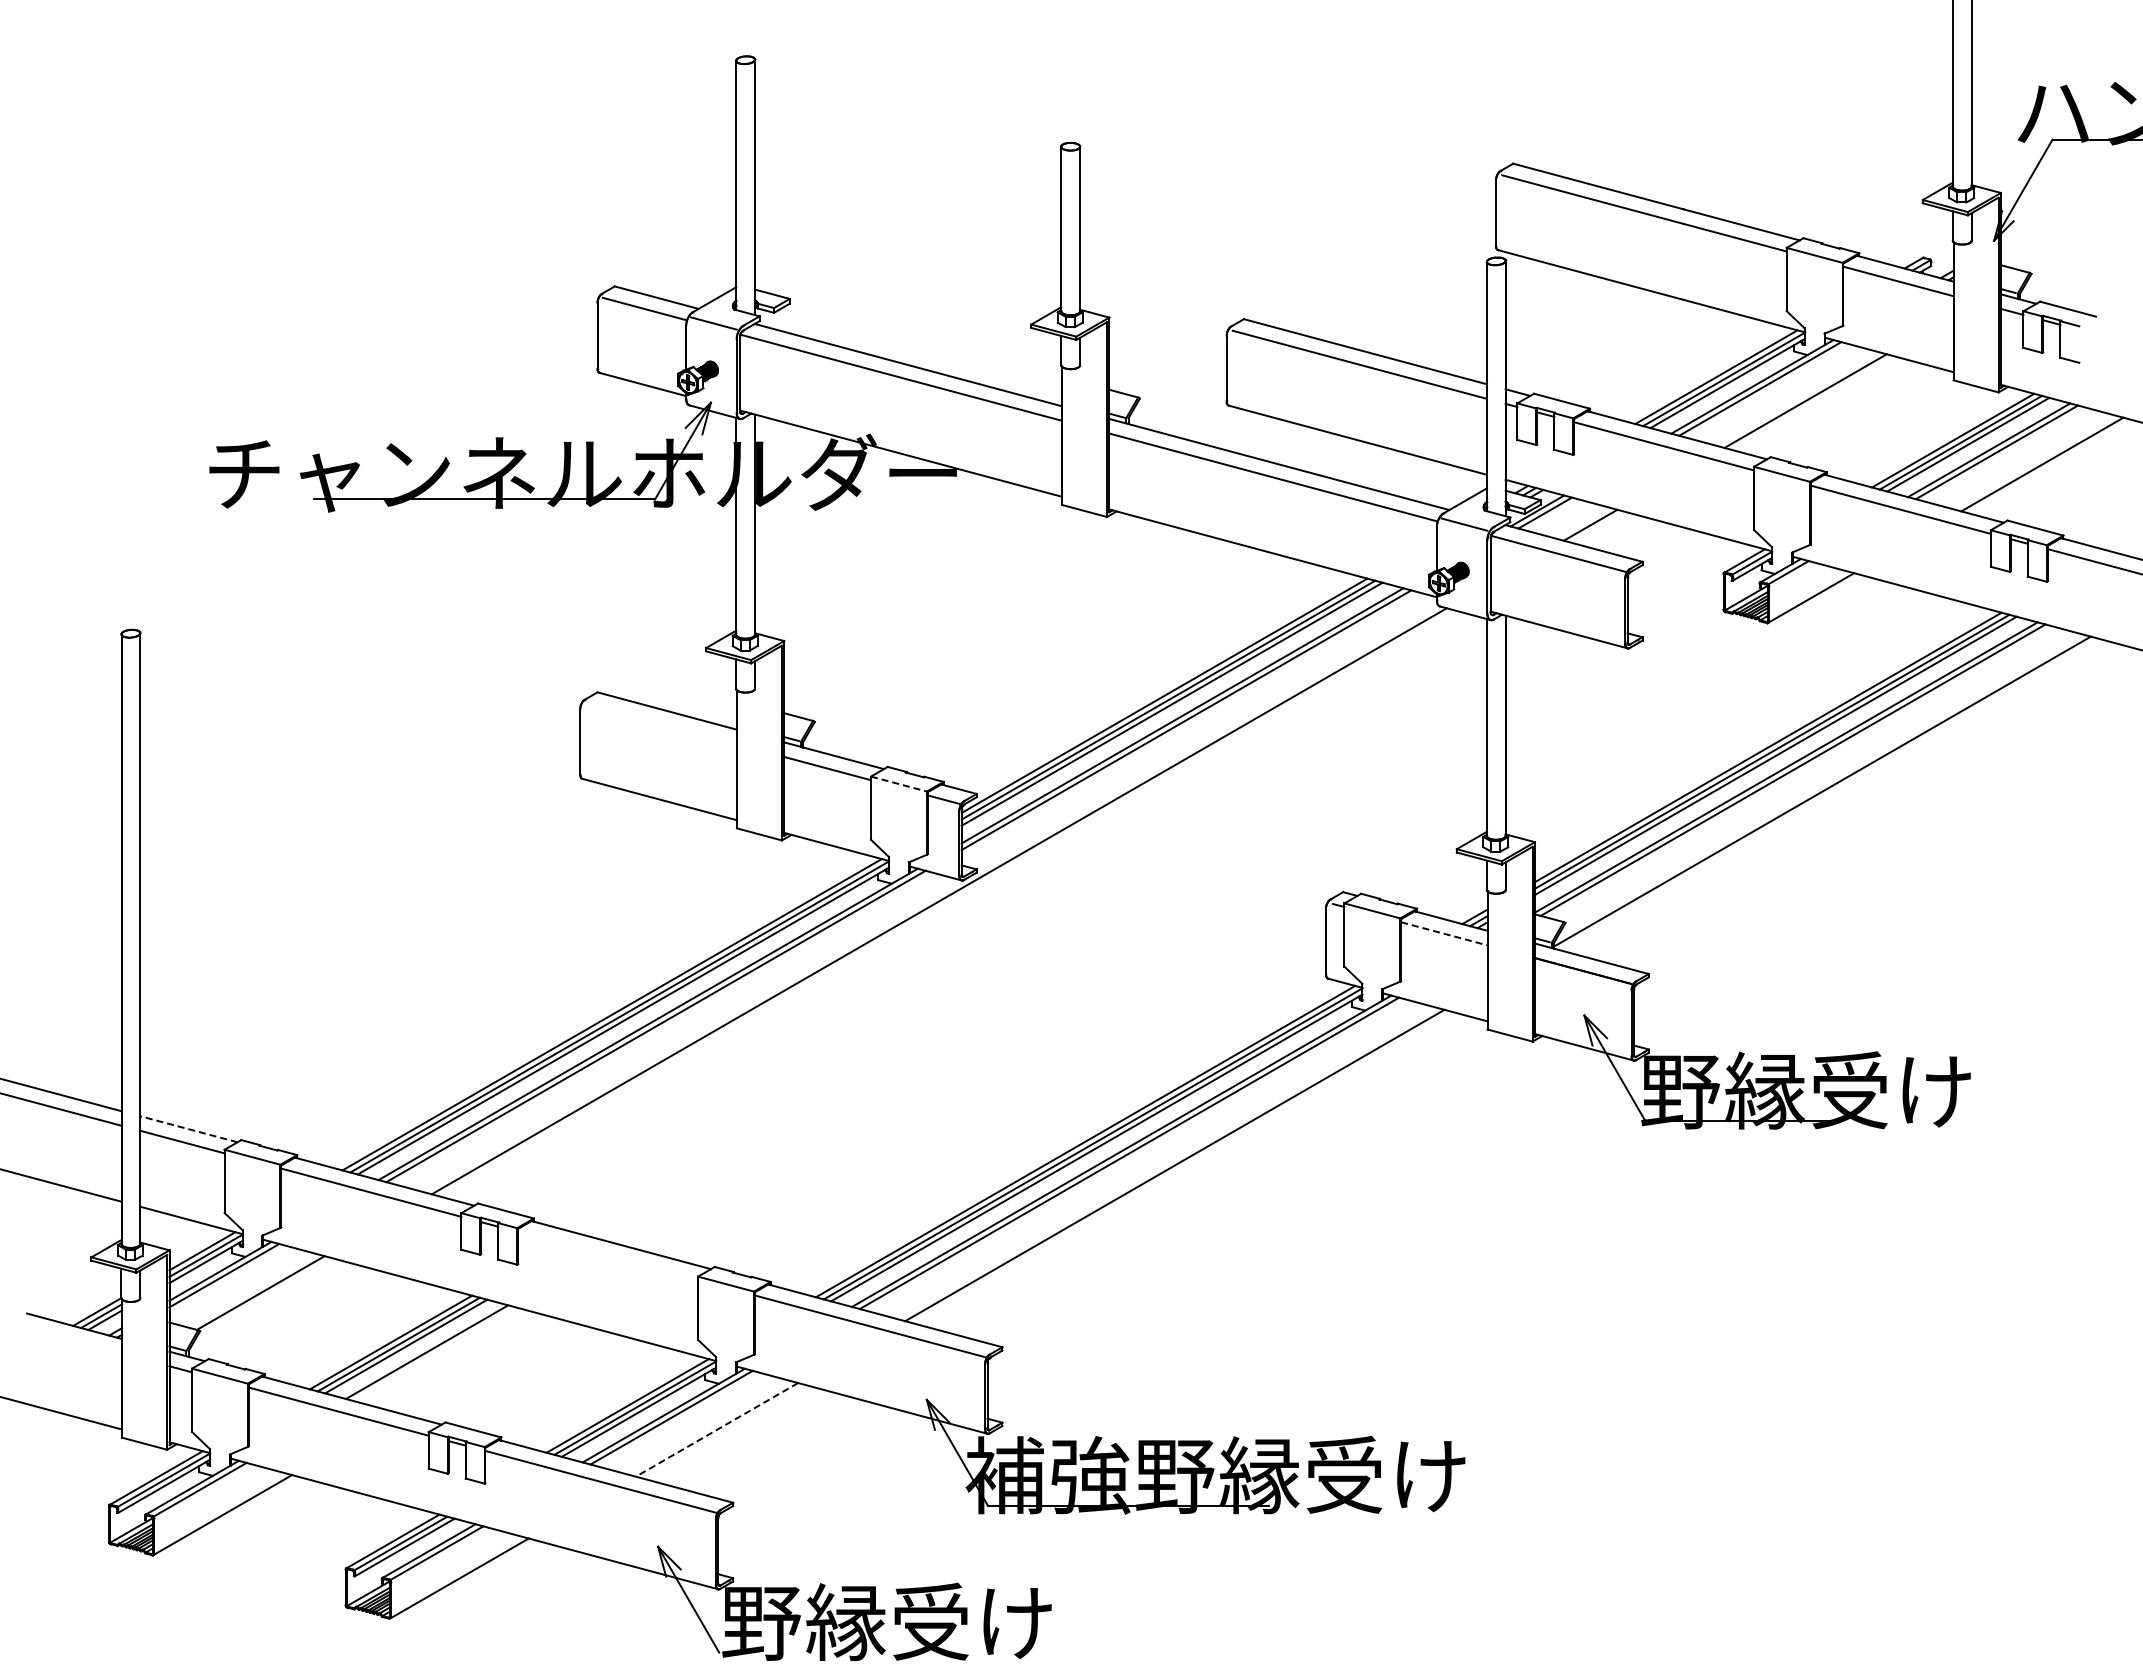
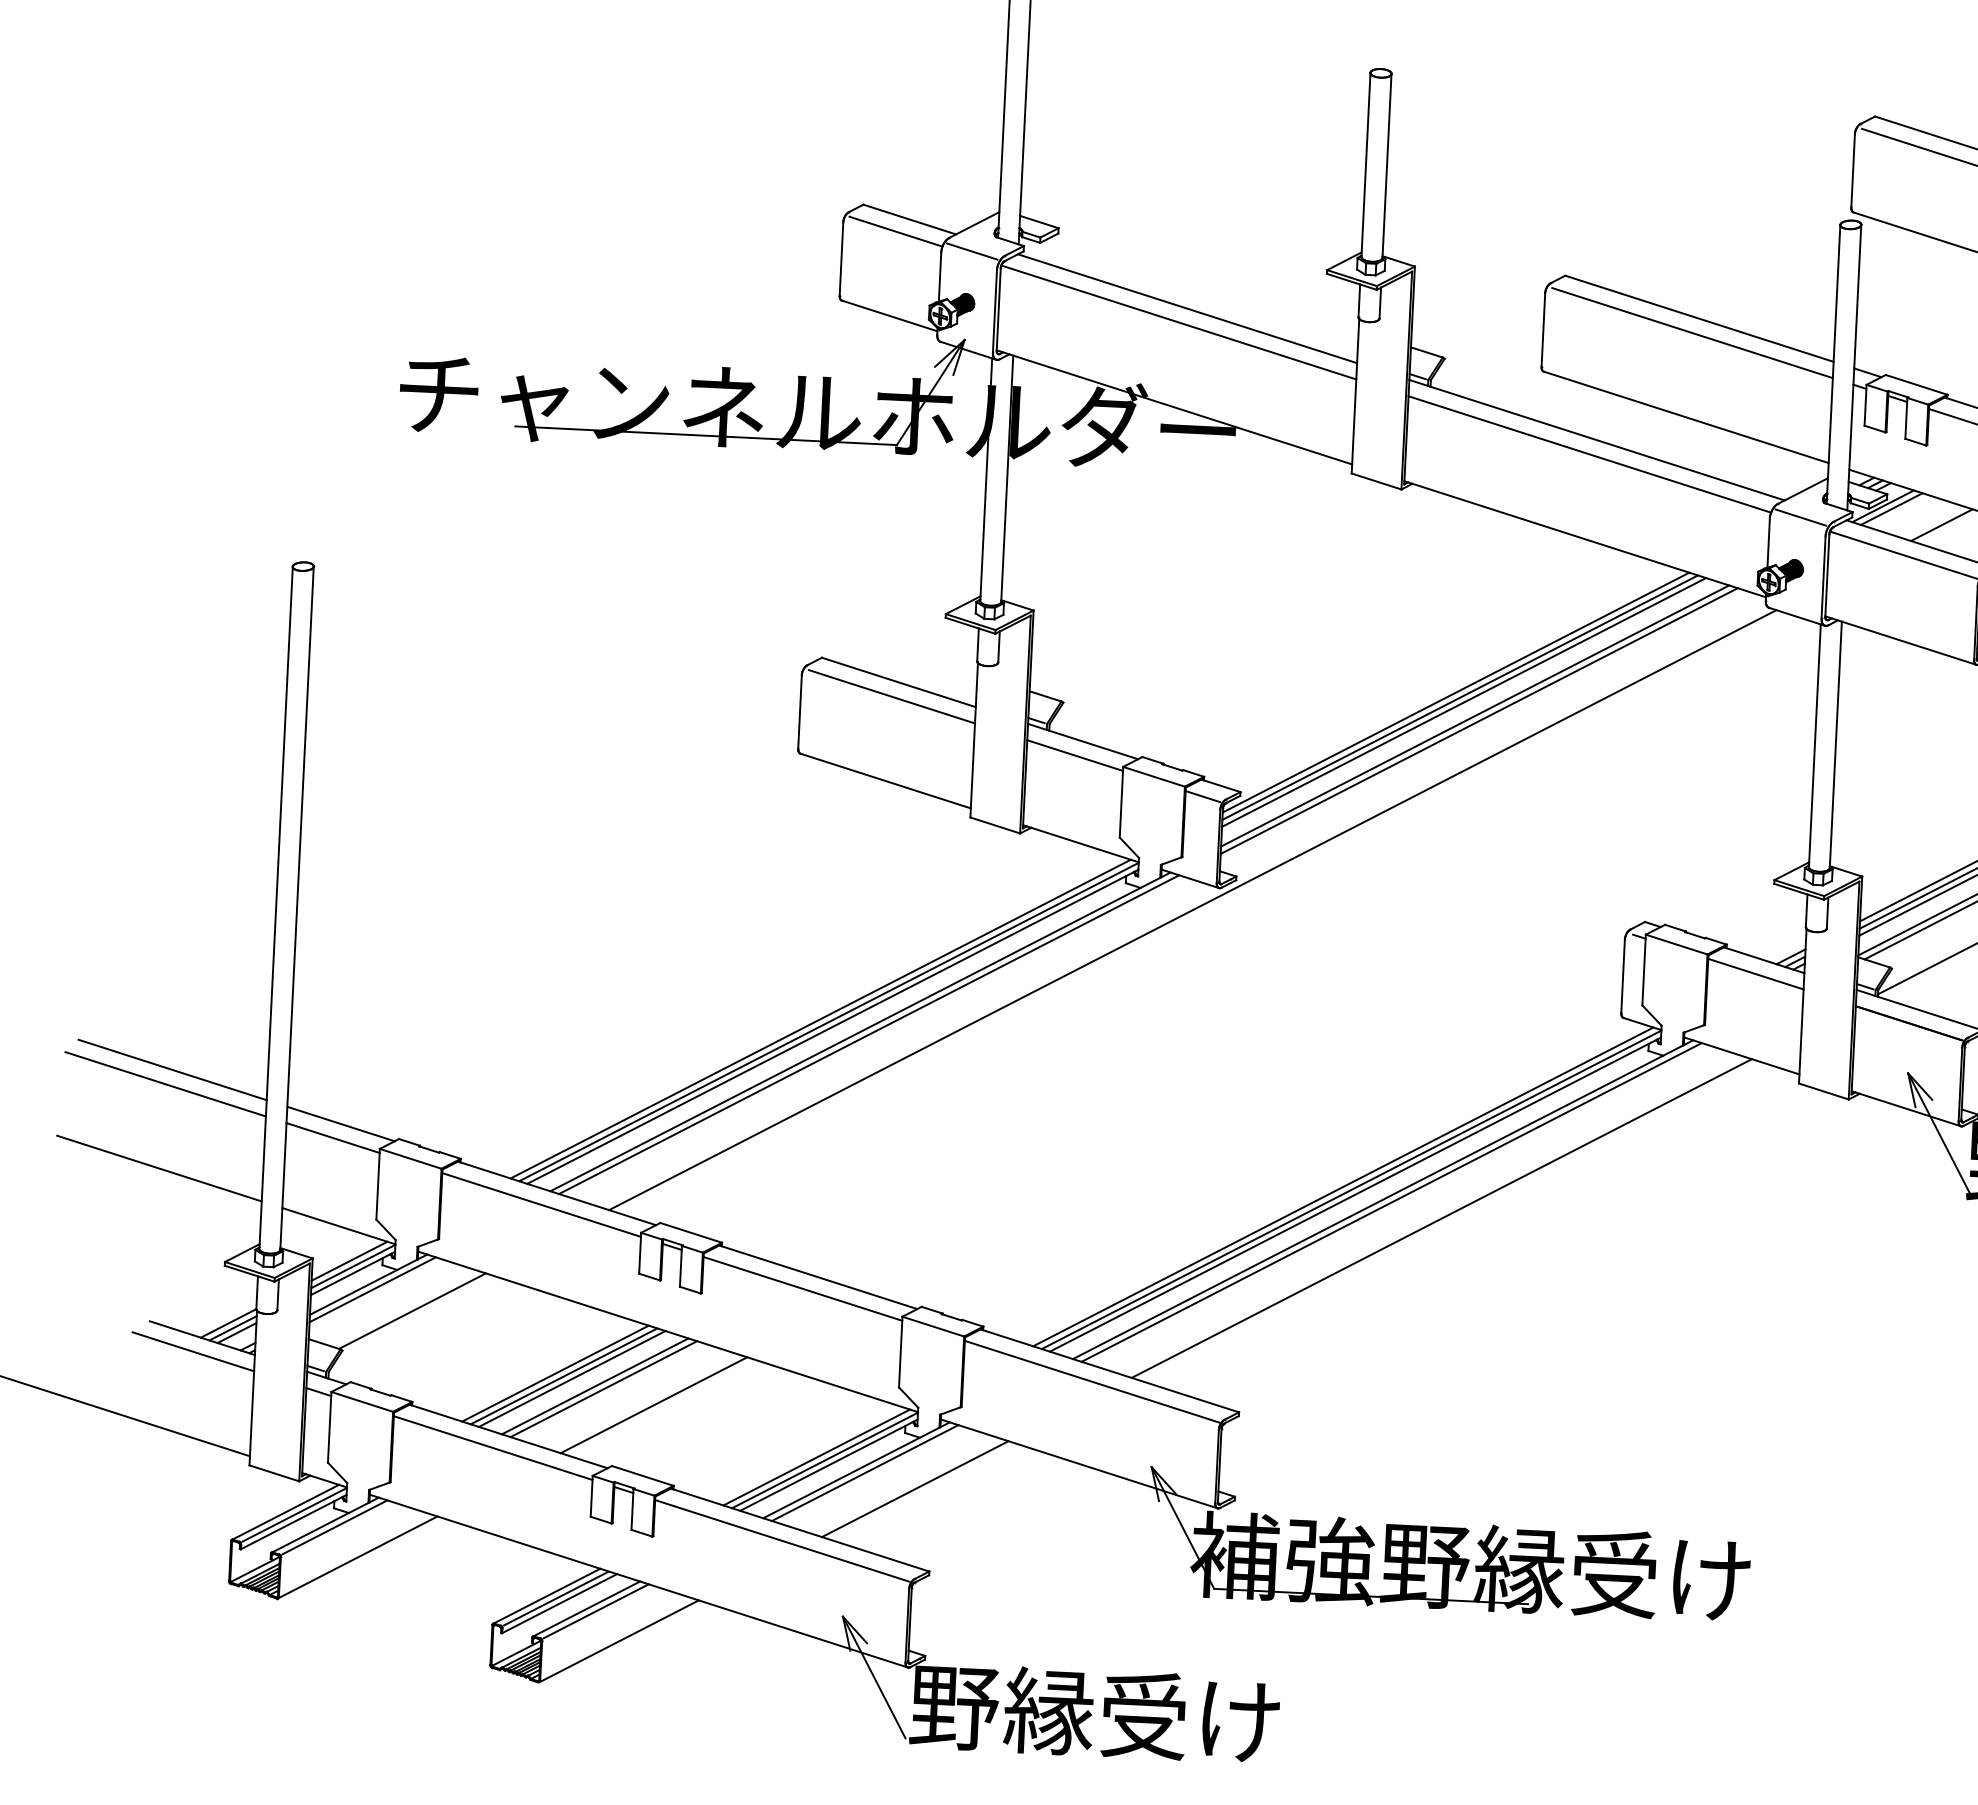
line: (661, 723) -> (891, 696), added
line: (898, 784) -> (1153, 777), dashed -> solid
line: (1444, 933) -> (1756, 973), dashed -> solid
line: (188, 1129) -> (340, 1124), dashed -> solid
line: (608, 1256) -> (803, 1289), added
line: (67, 1338) -> (193, 1351), added
line: (434, 1354) -> (603, 1389), added
line: (480, 1366) -> (654, 1405), added
line: (717, 1429) -> (915, 1488), dashed -> solid

